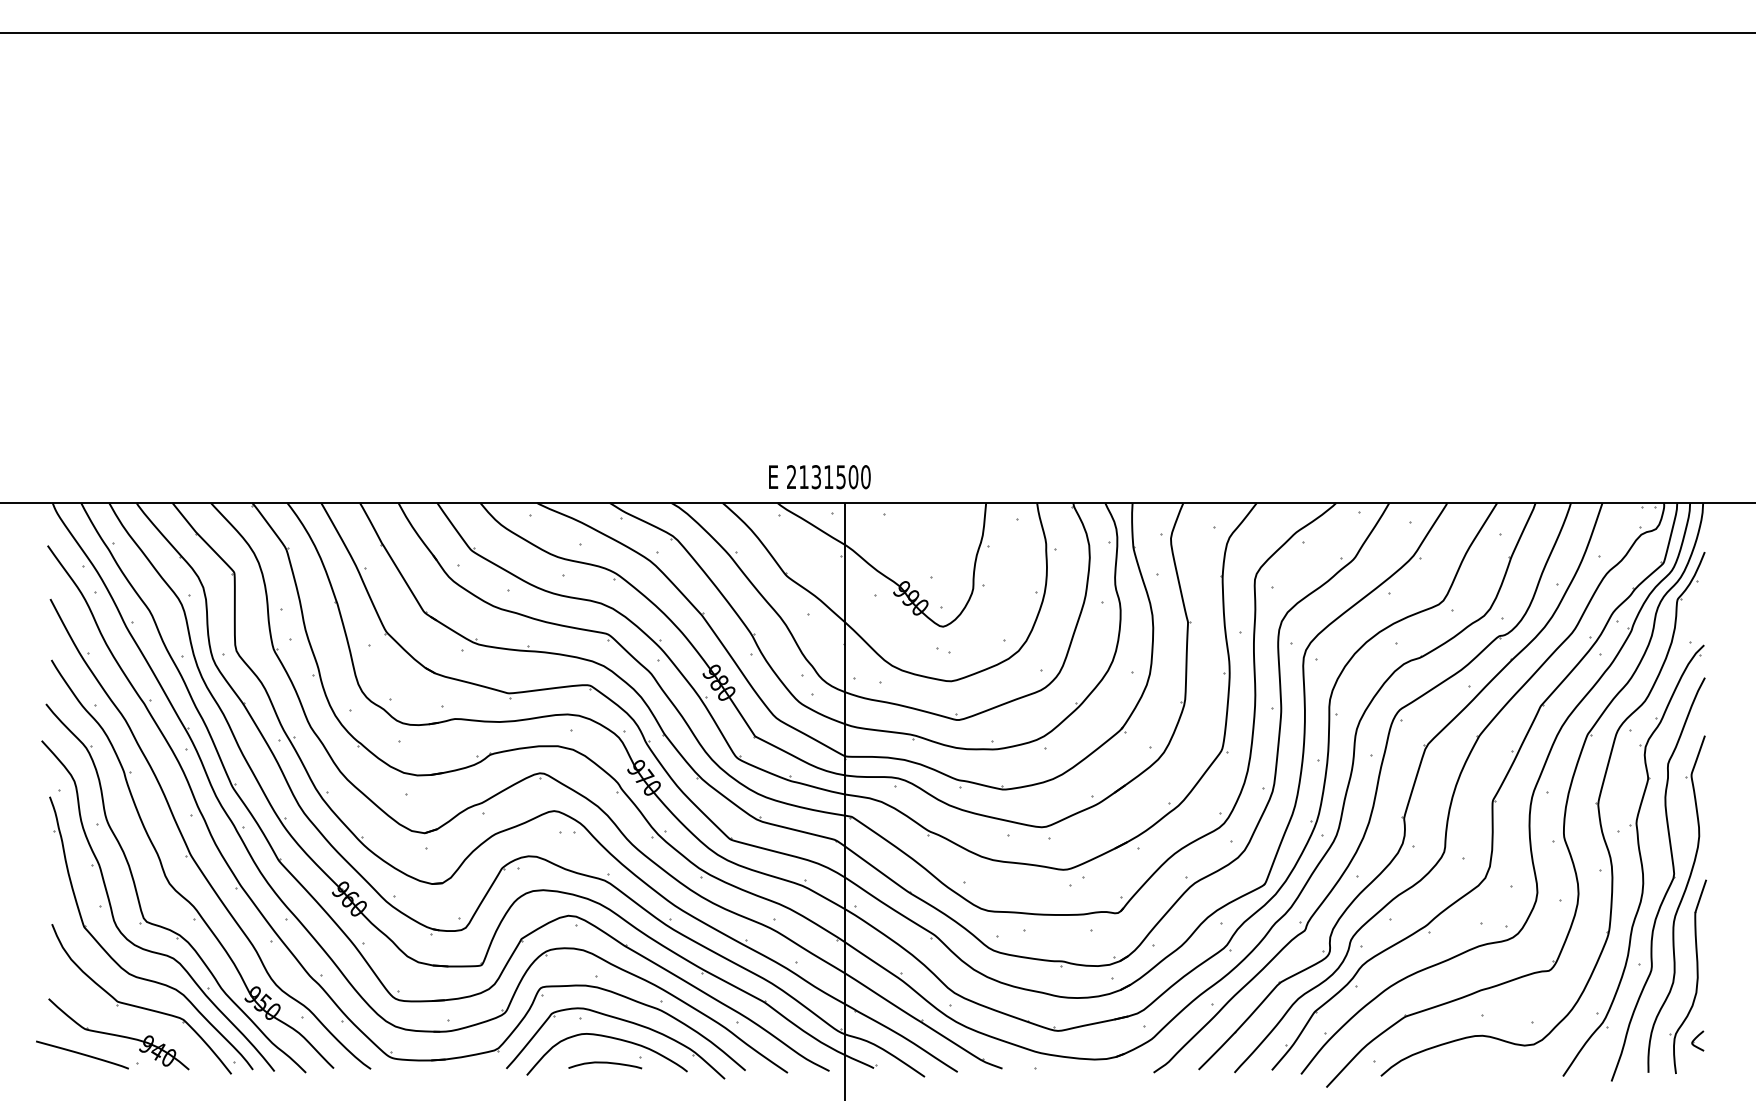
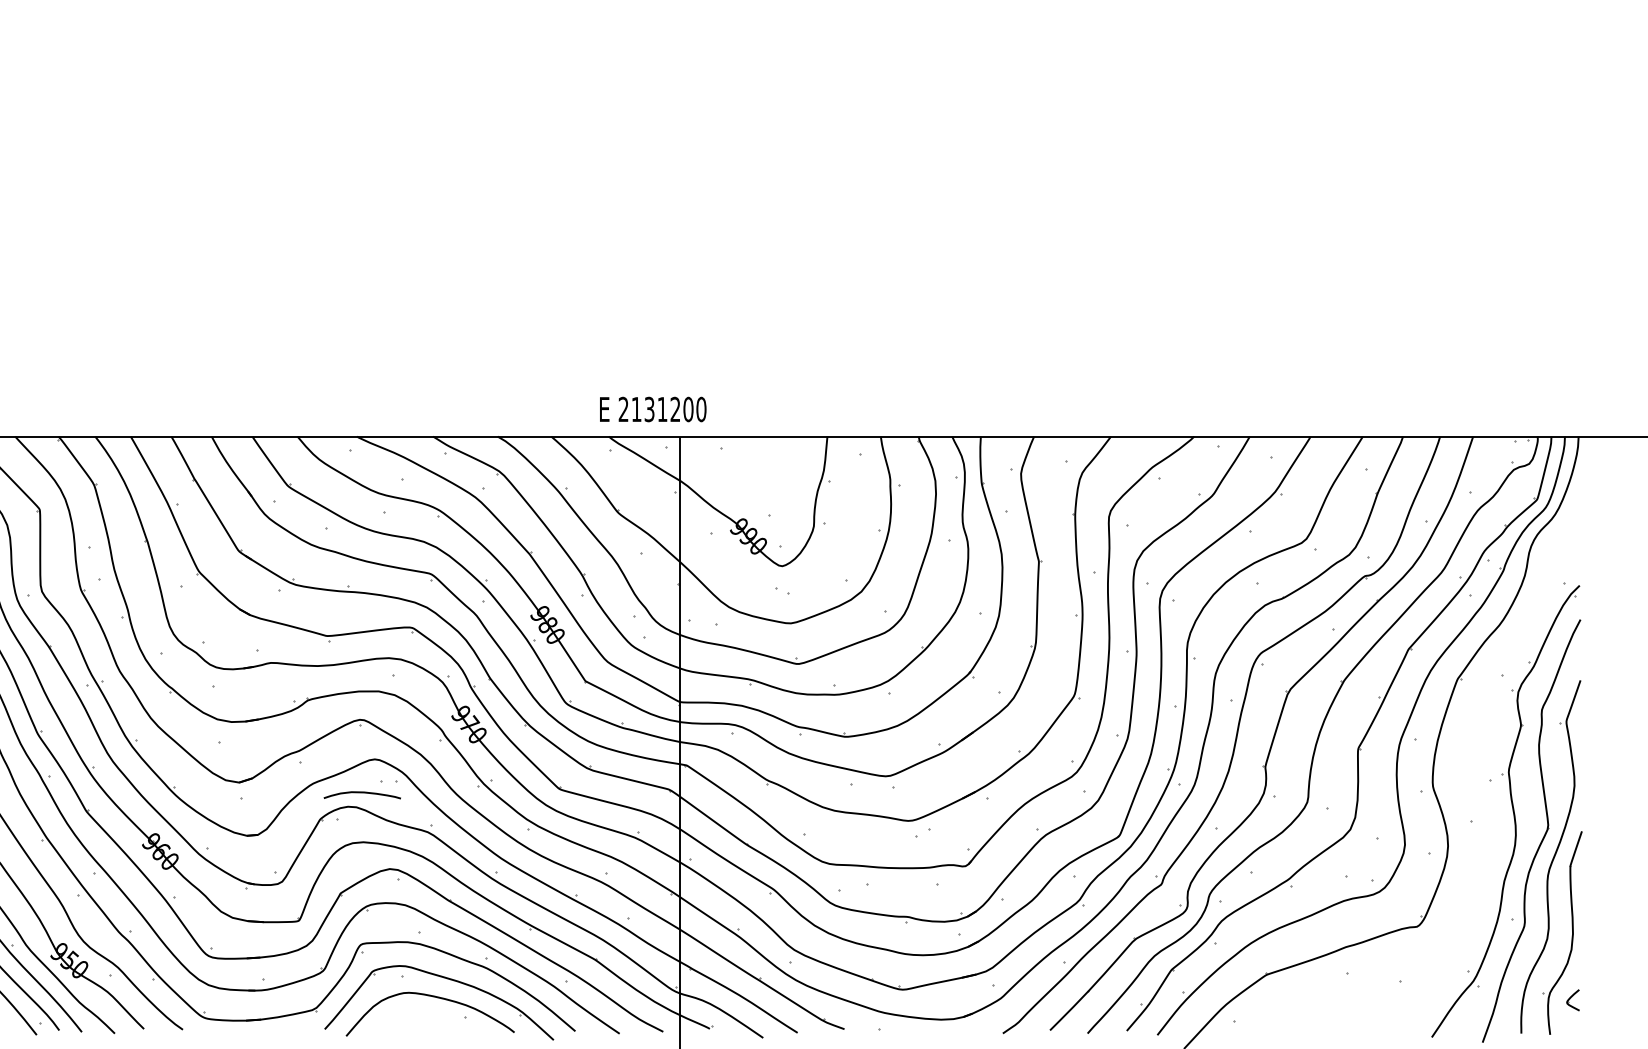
text: (840, 477) -> (674, 409), 2131500 -> 2131200
part: (1595, 803) -> (1465, 751), removed
curve: (605, 1063) -> (362, 793), moved

